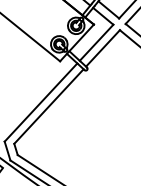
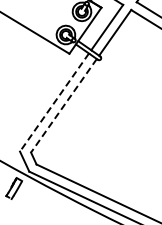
line: (41, 102) -> (54, 102), solid -> dashed
line: (48, 107) -> (63, 106), solid -> dashed

